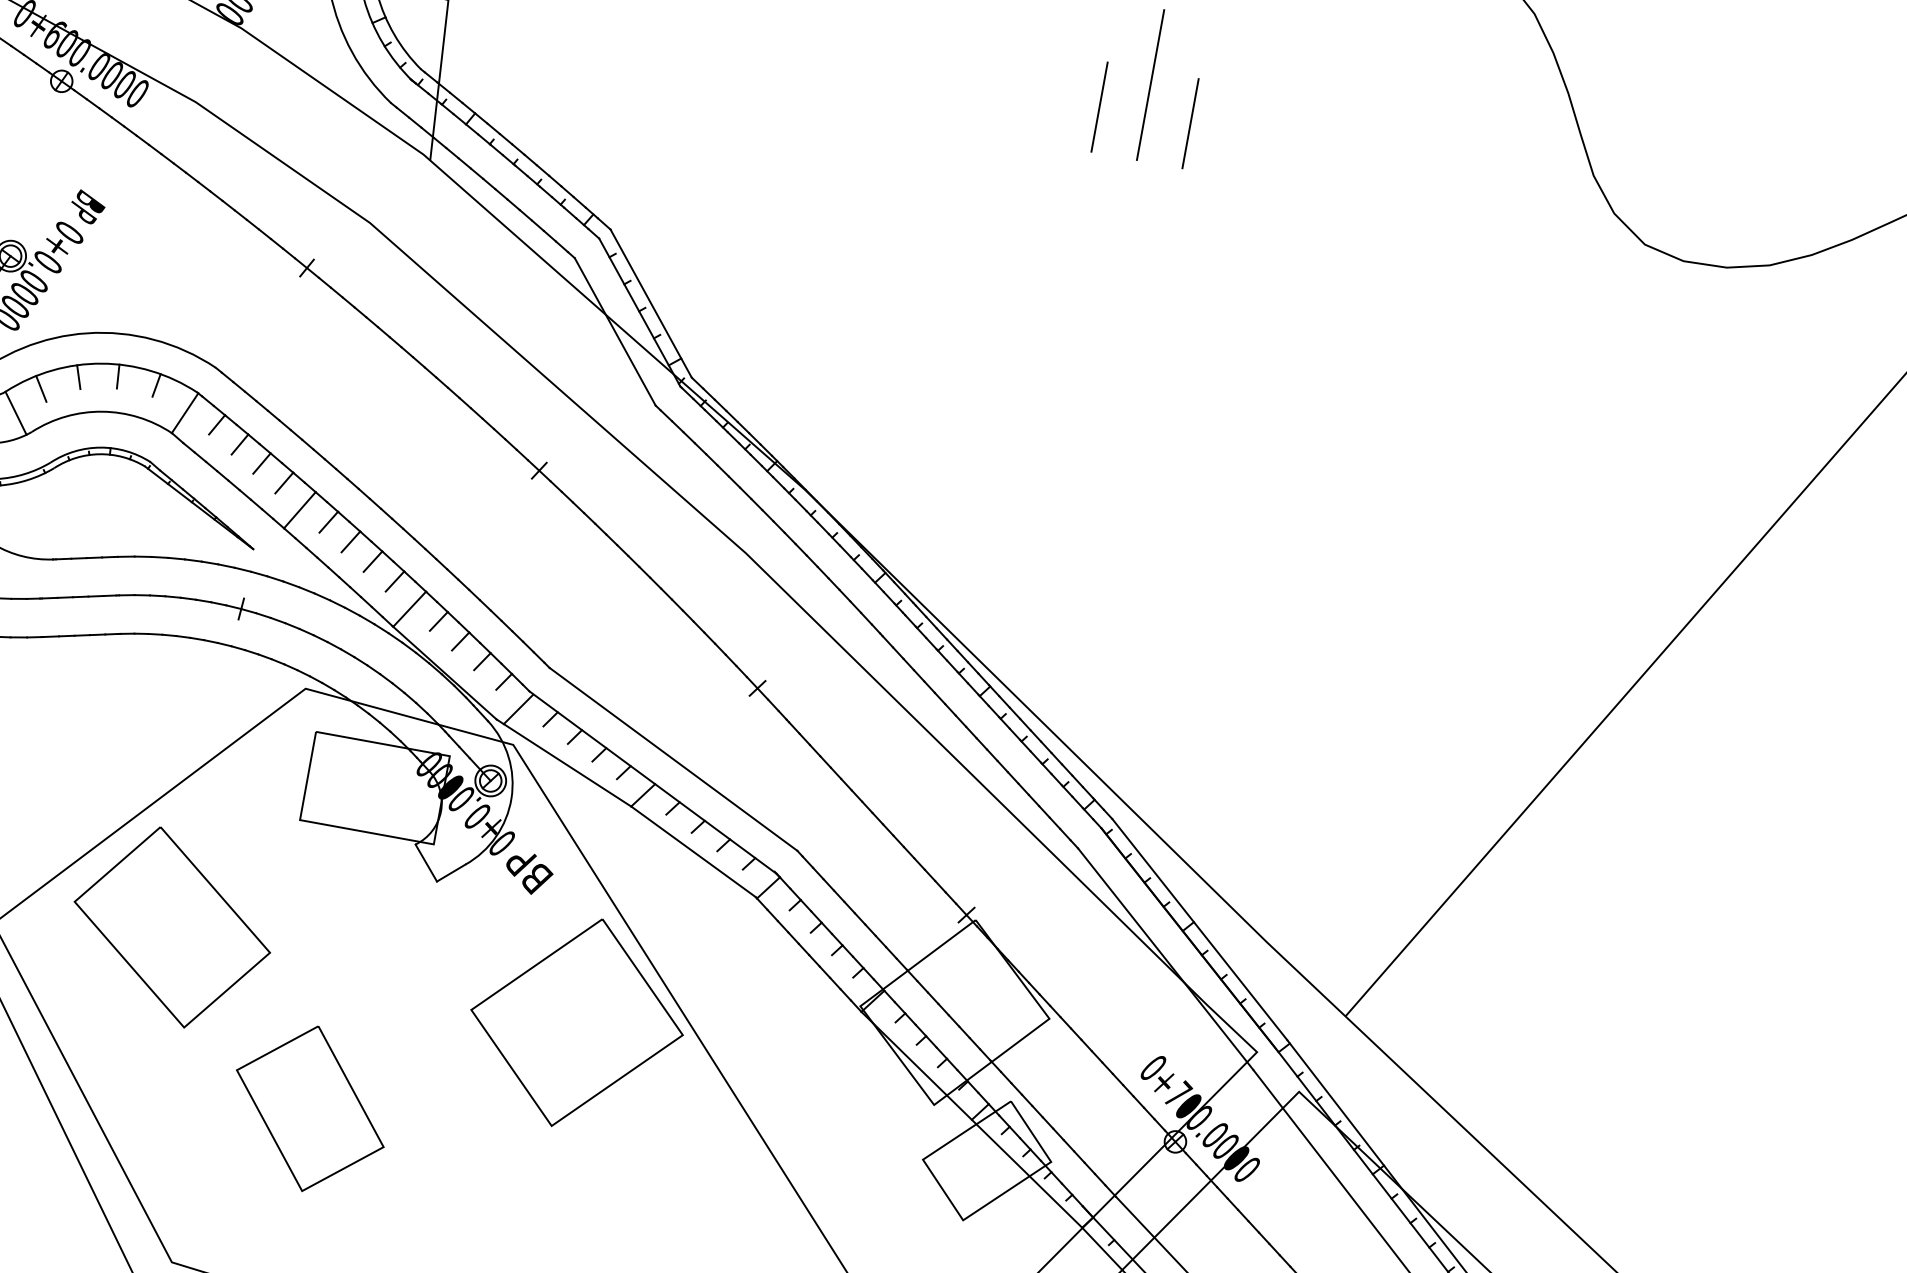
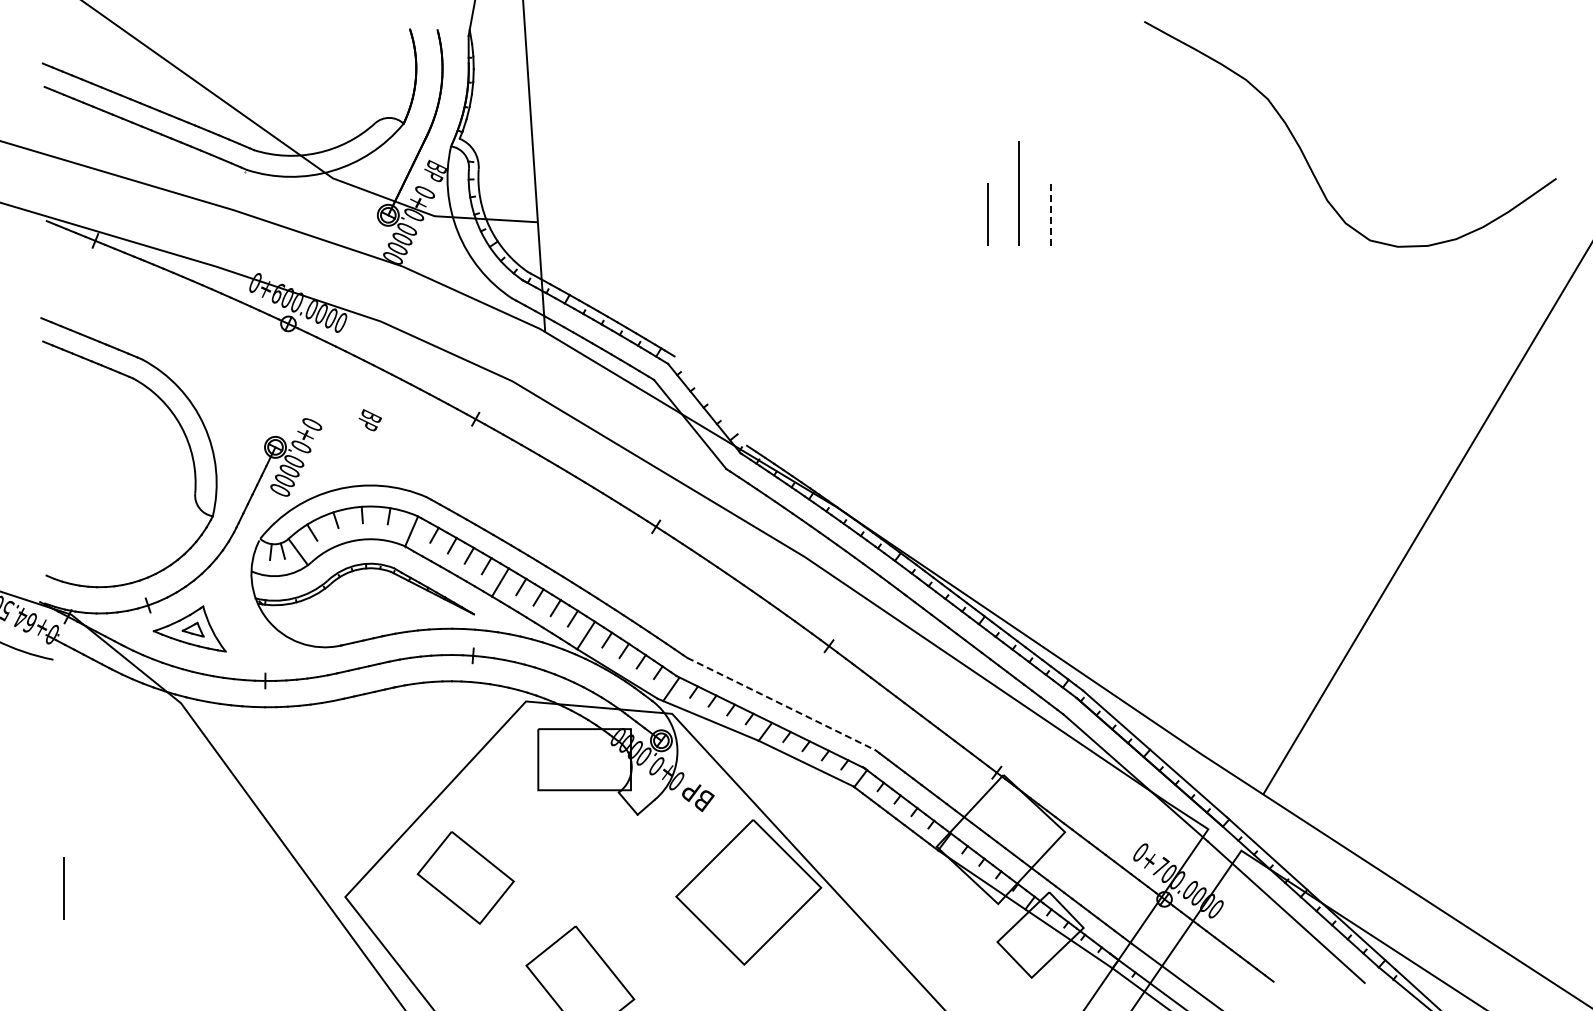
line: (1190, 123) -> (1050, 214), solid -> dashed
text: (86, 207) -> (369, 420), moved
line: (650, 302) -> (710, 400), removed
line: (673, 760) -> (781, 704), solid -> dashed
part: (172, 926) -> (465, 877), size x0.7

